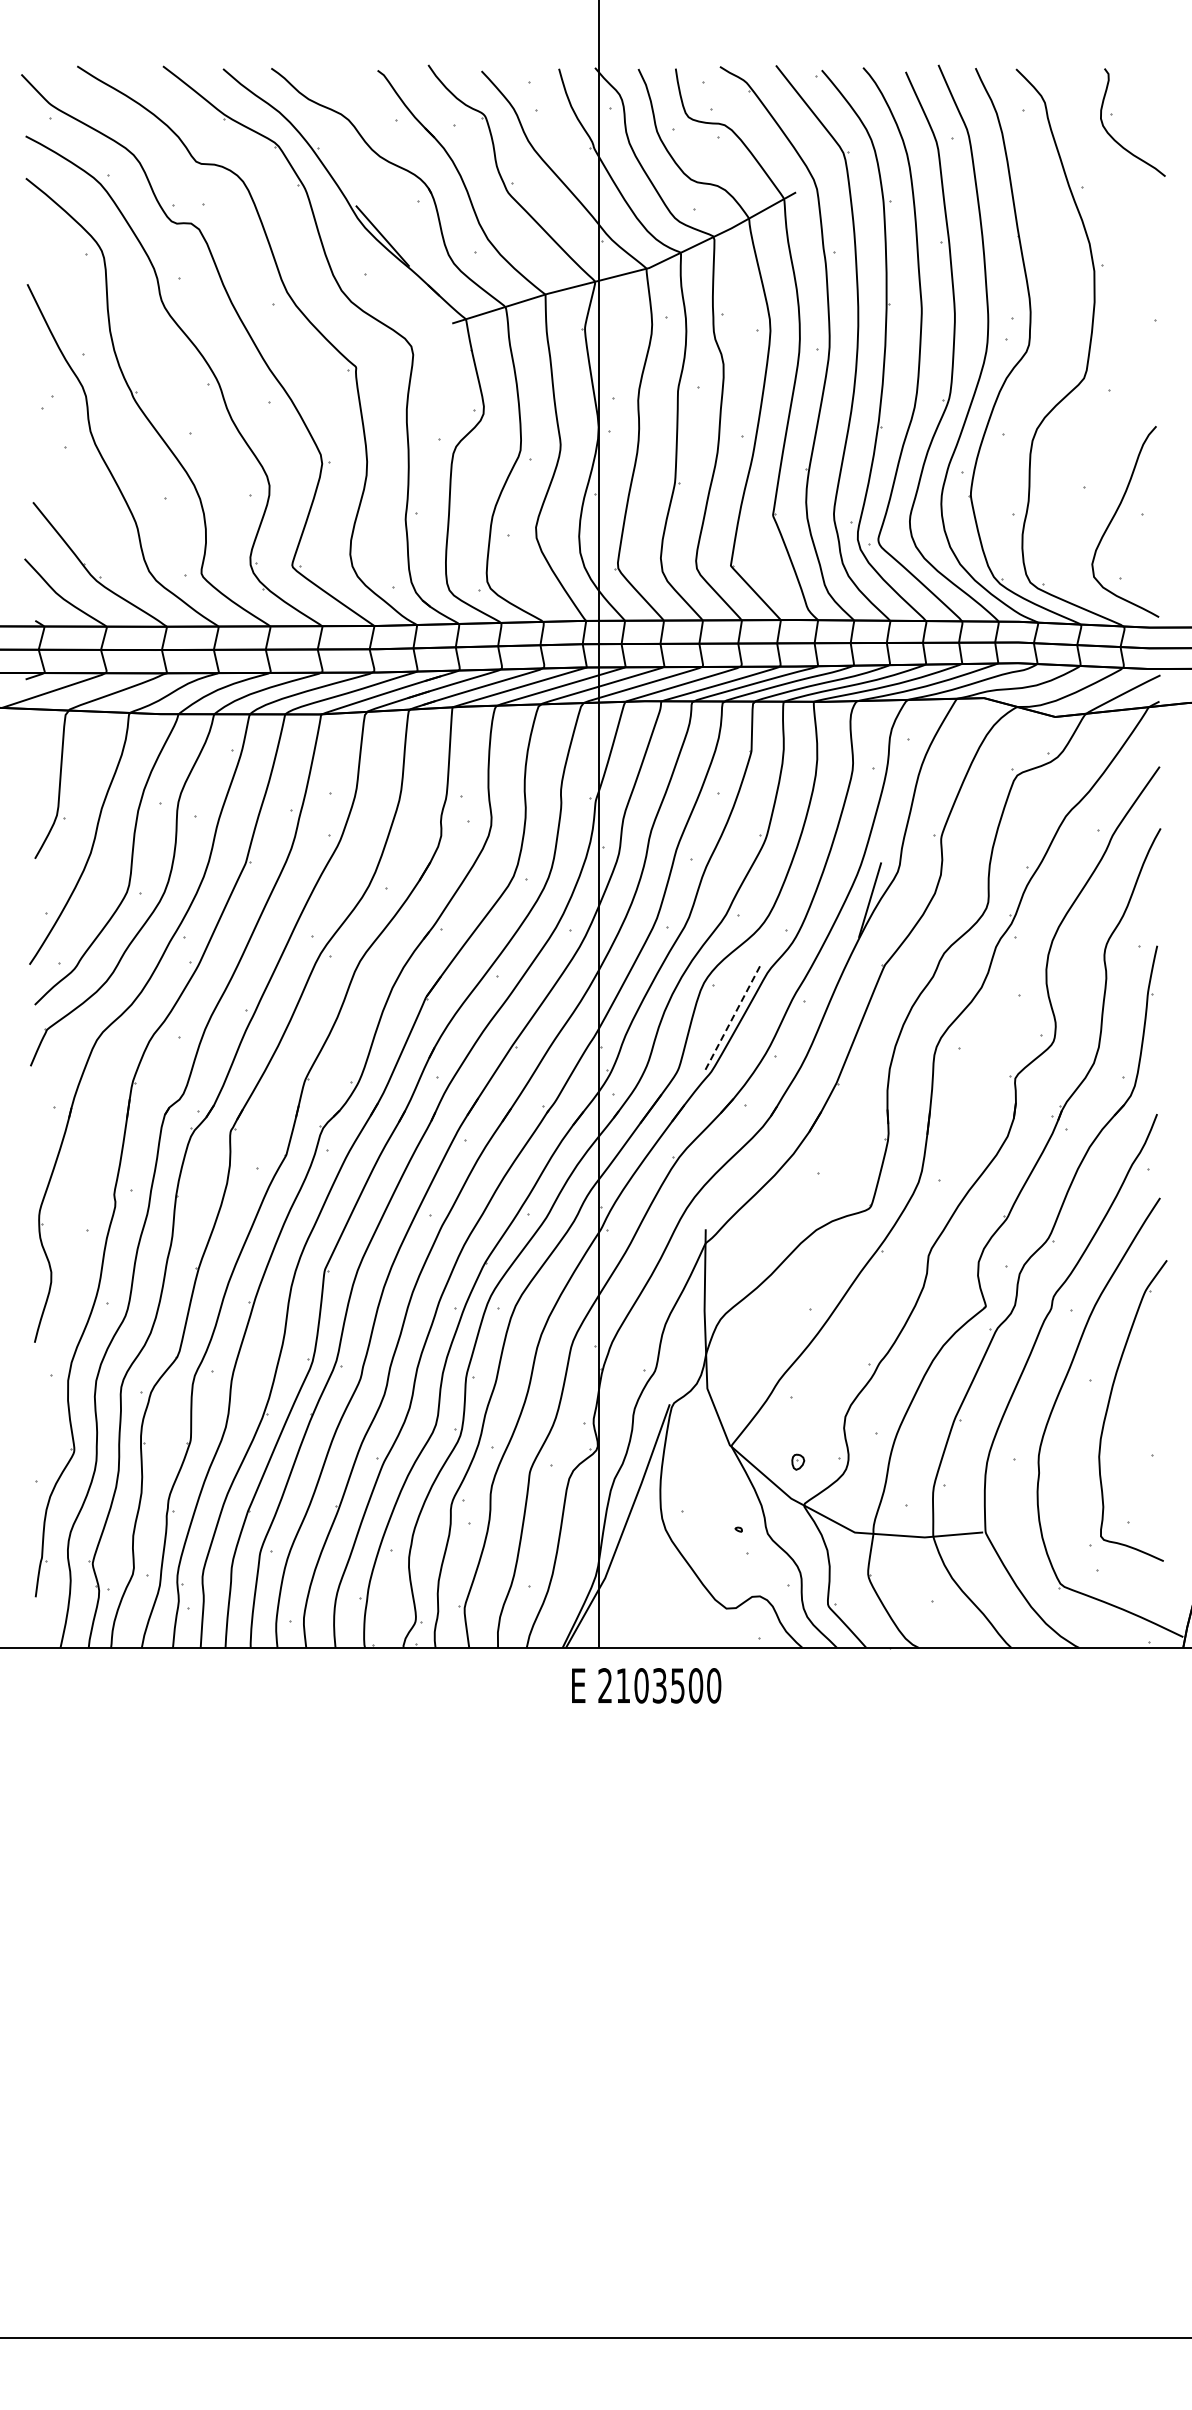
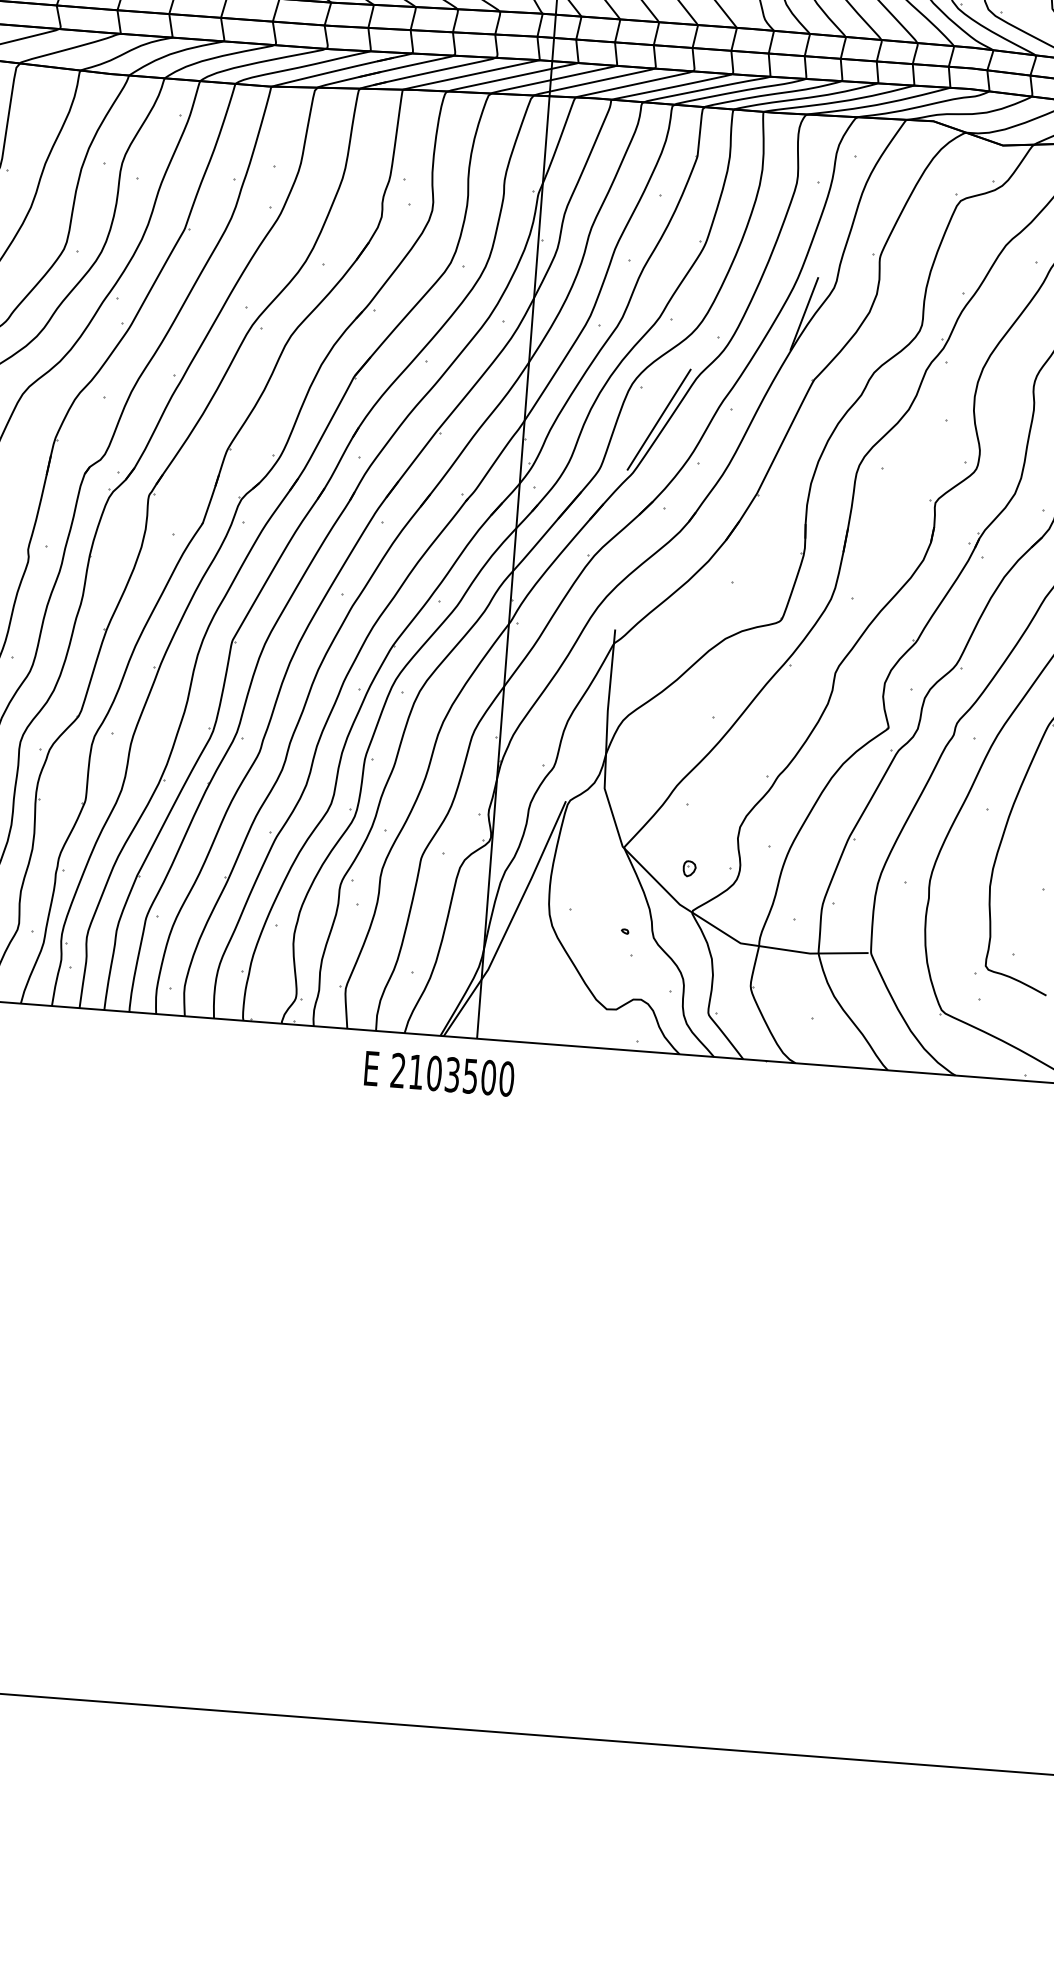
line: (733, 1016) -> (659, 419), dashed -> solid
text: (646, 1685) -> (439, 1073), moved

